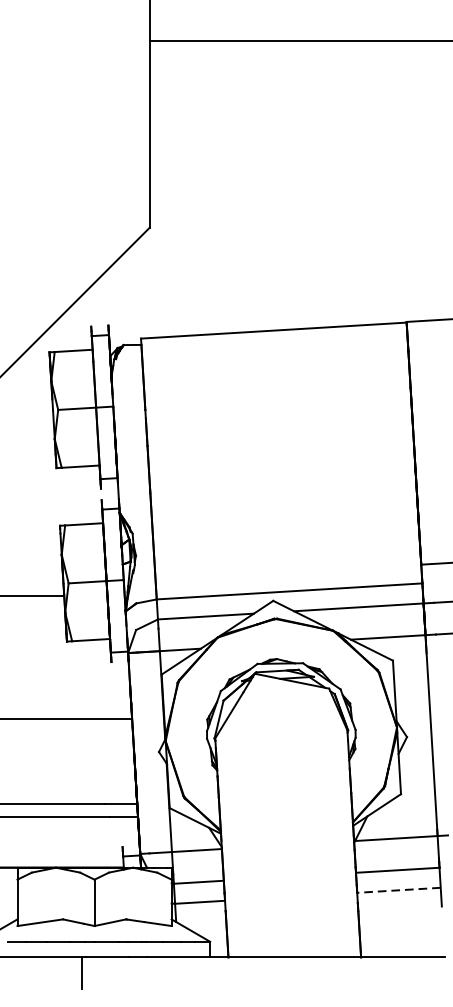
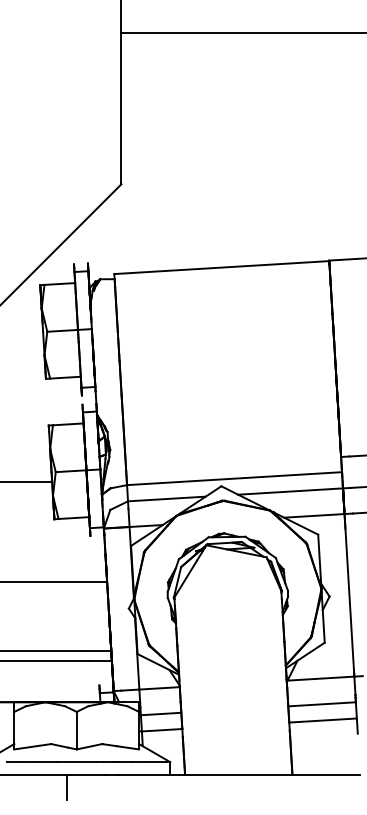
line: (399, 890) -> (323, 720), dashed -> solid

